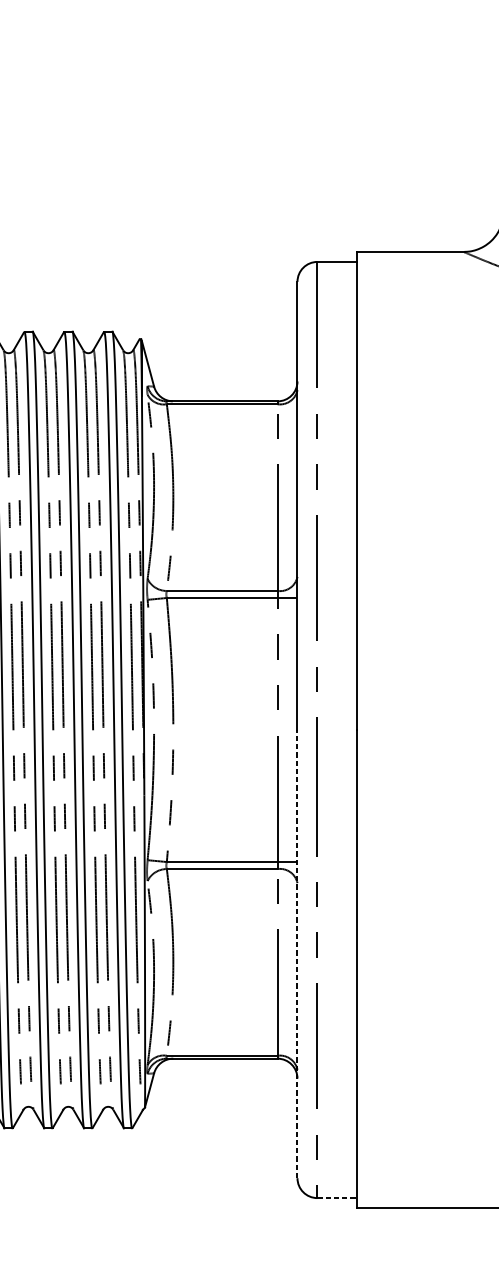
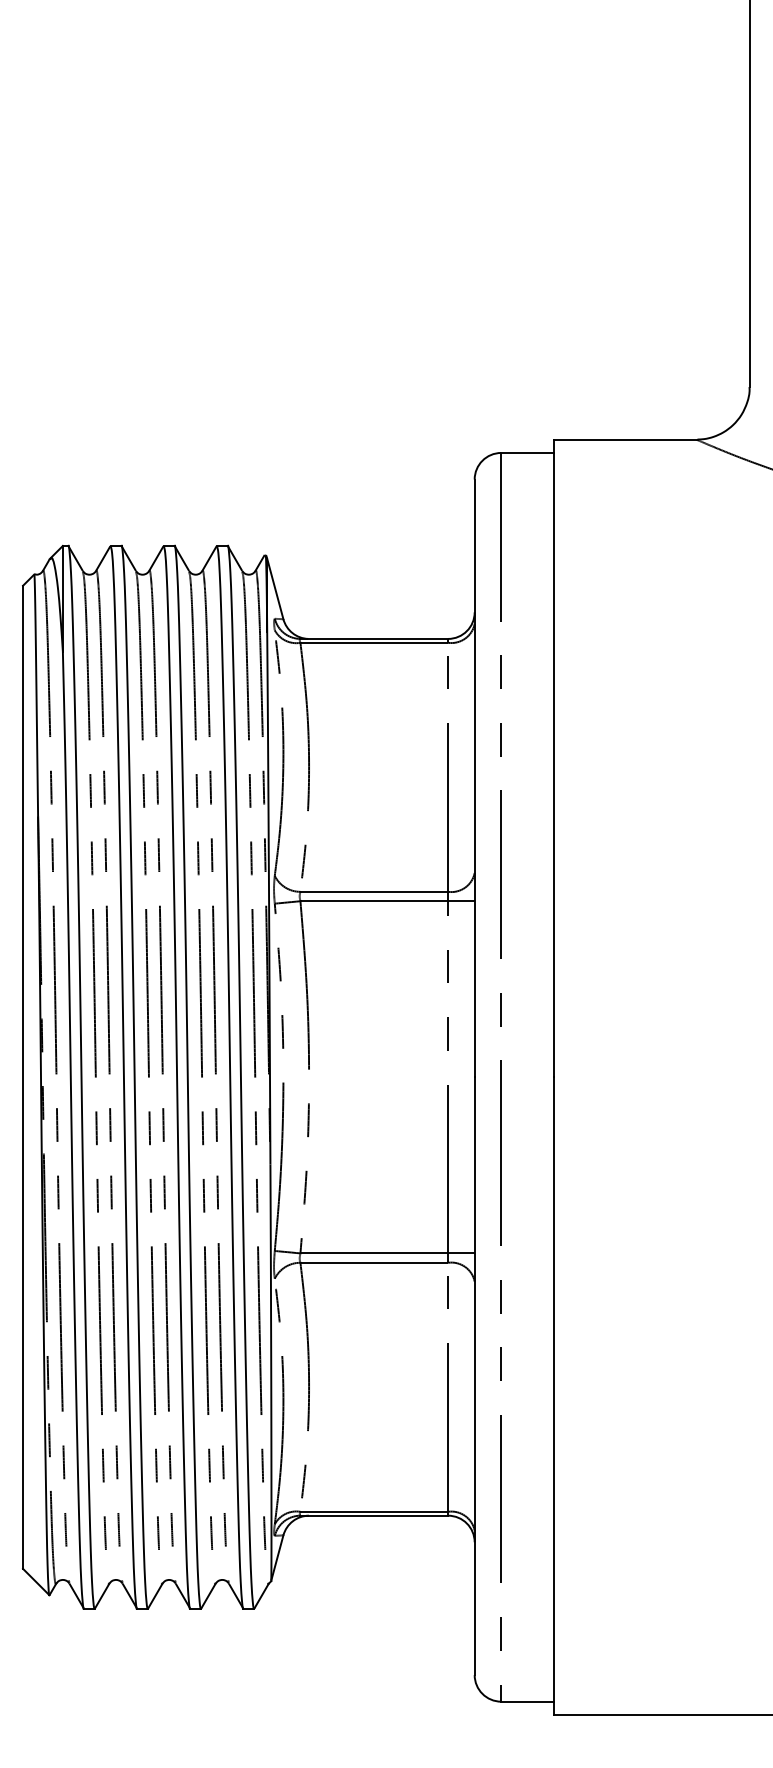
line: (297, 954) -> (474, 1376), dashed -> solid
line: (337, 1197) -> (527, 1701), dashed -> solid

